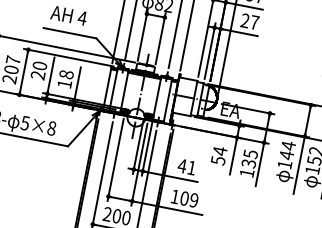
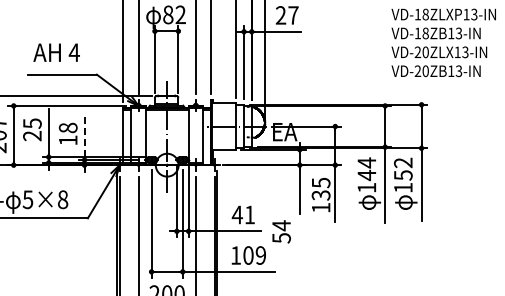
text: (40, 65) -> (32, 123), 20 -> 25
line: (77, 82) -> (84, 135), solid -> dashed
text: (219, 155) -> (281, 231), moved

